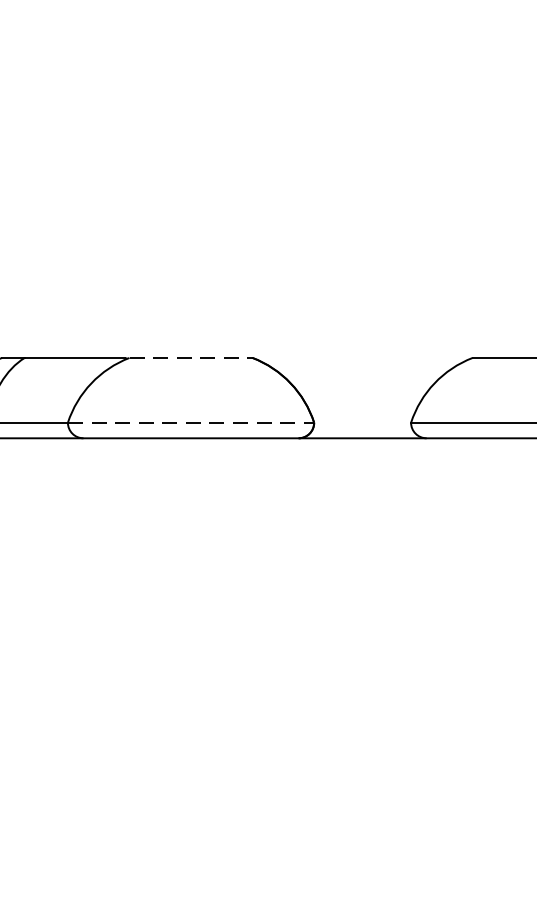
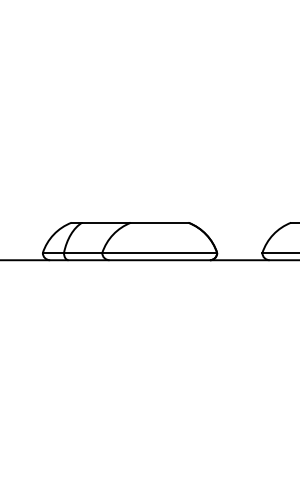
line: (190, 357) -> (159, 222), dashed -> solid
line: (192, 421) -> (160, 252), dashed -> solid

